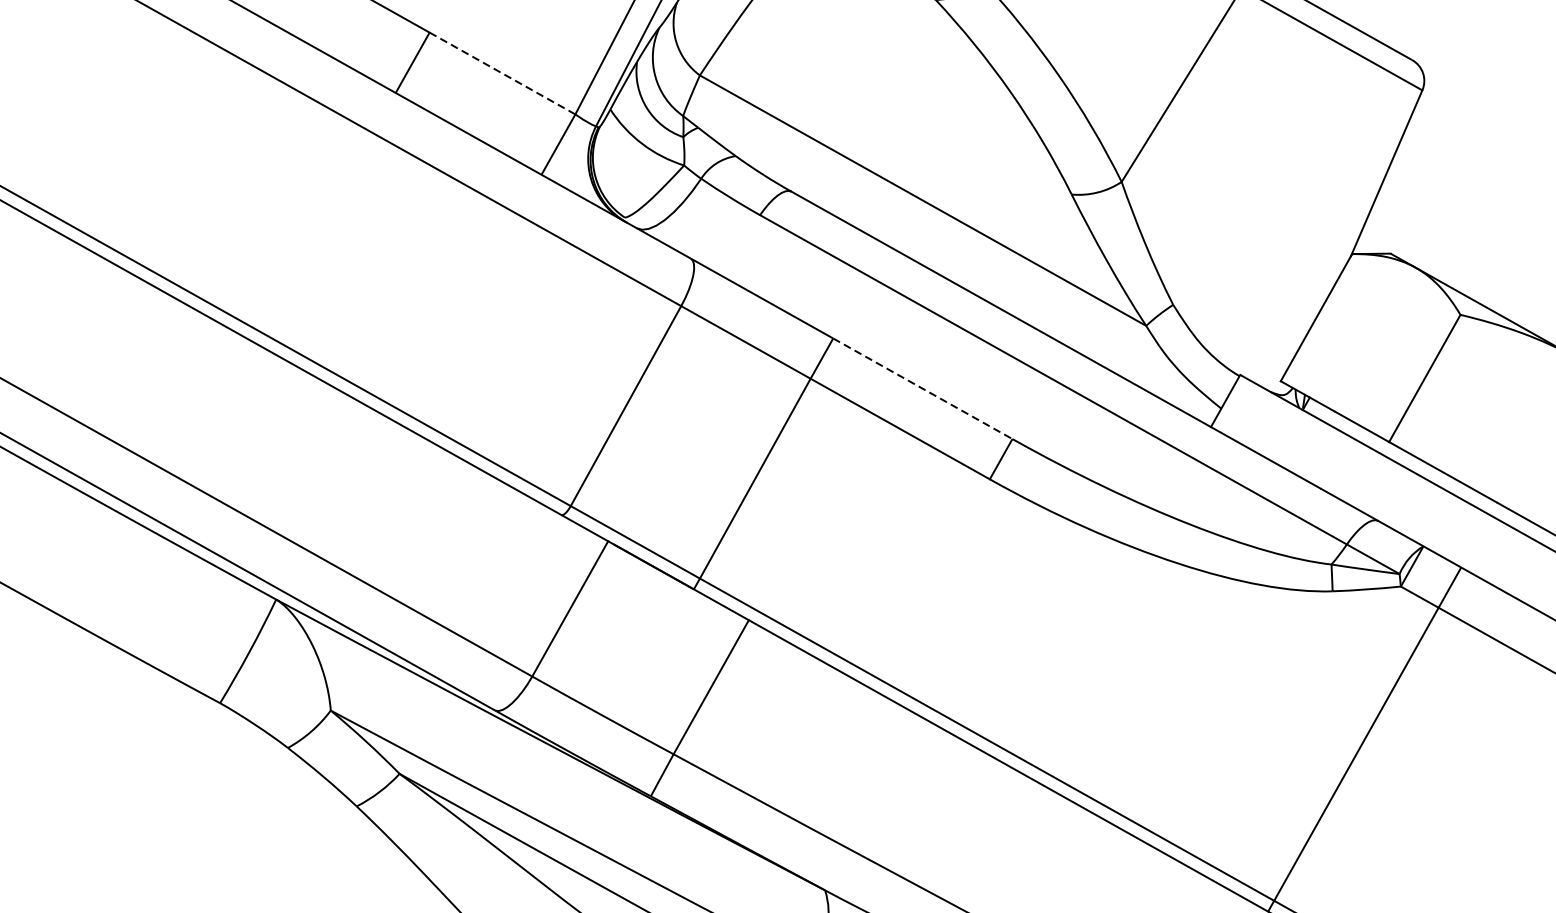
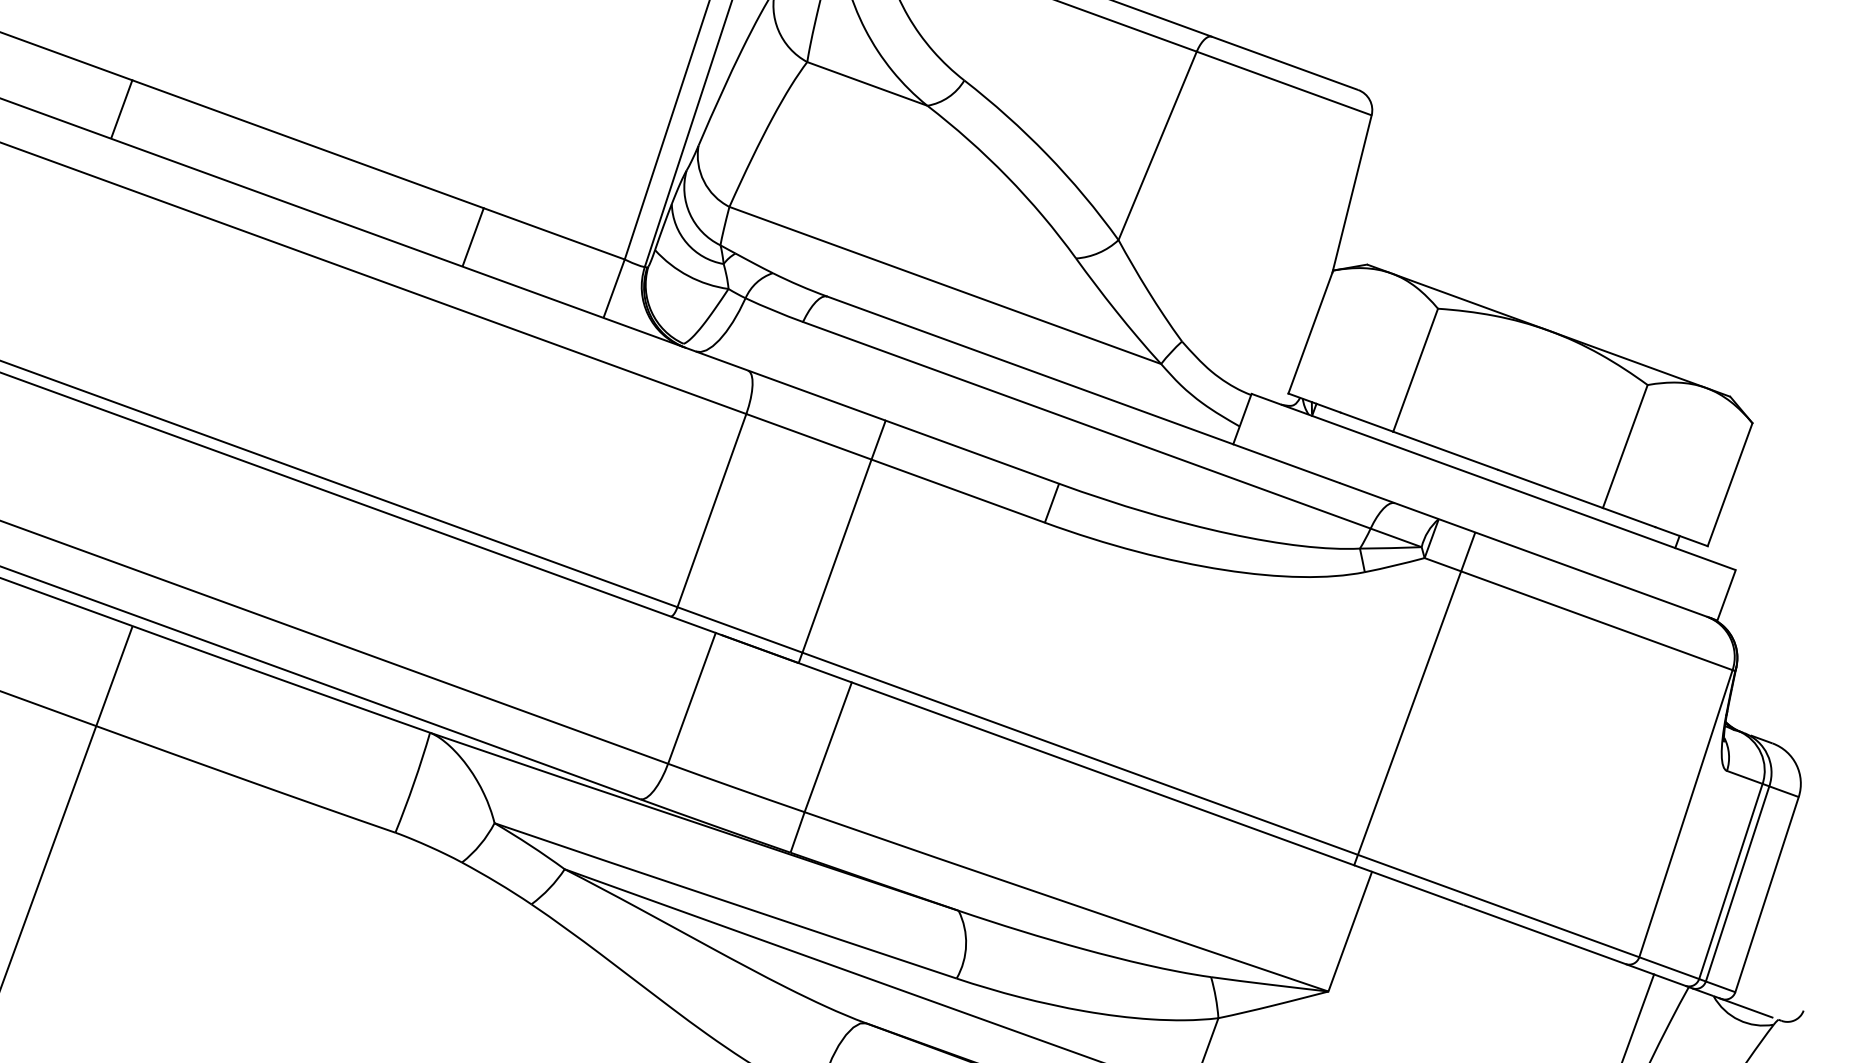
line: (502, 74) -> (554, 234), dashed -> solid
line: (922, 389) -> (972, 452), dashed -> solid

